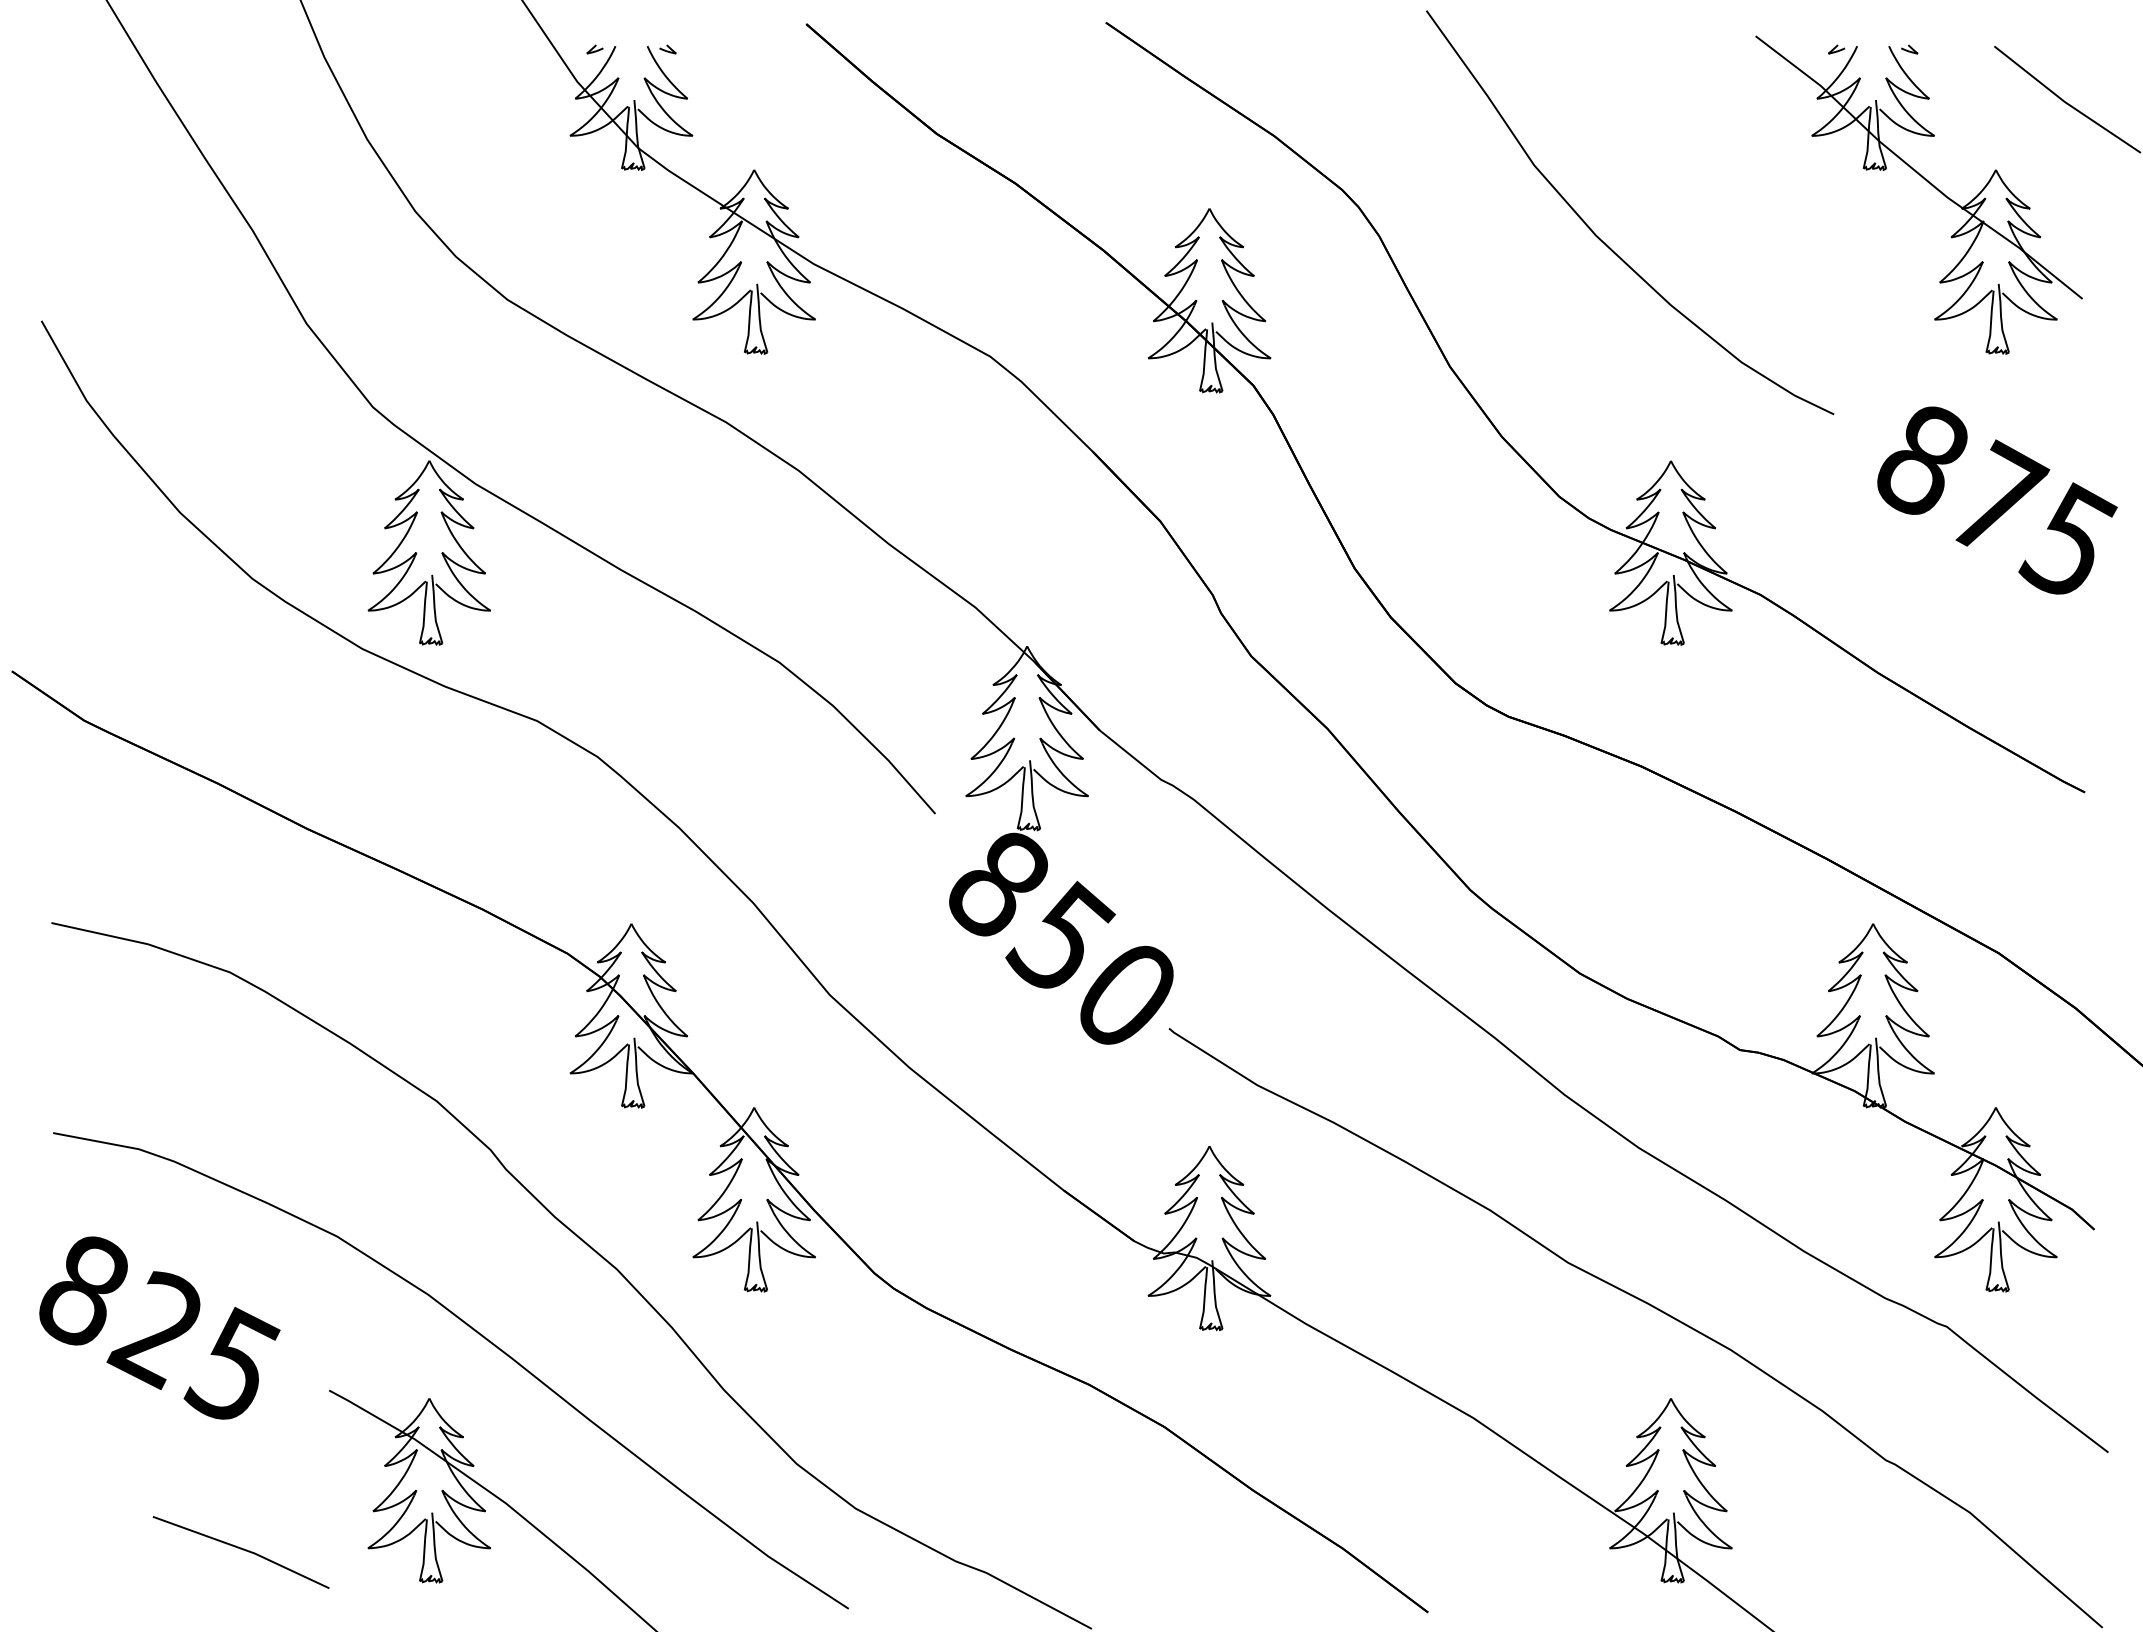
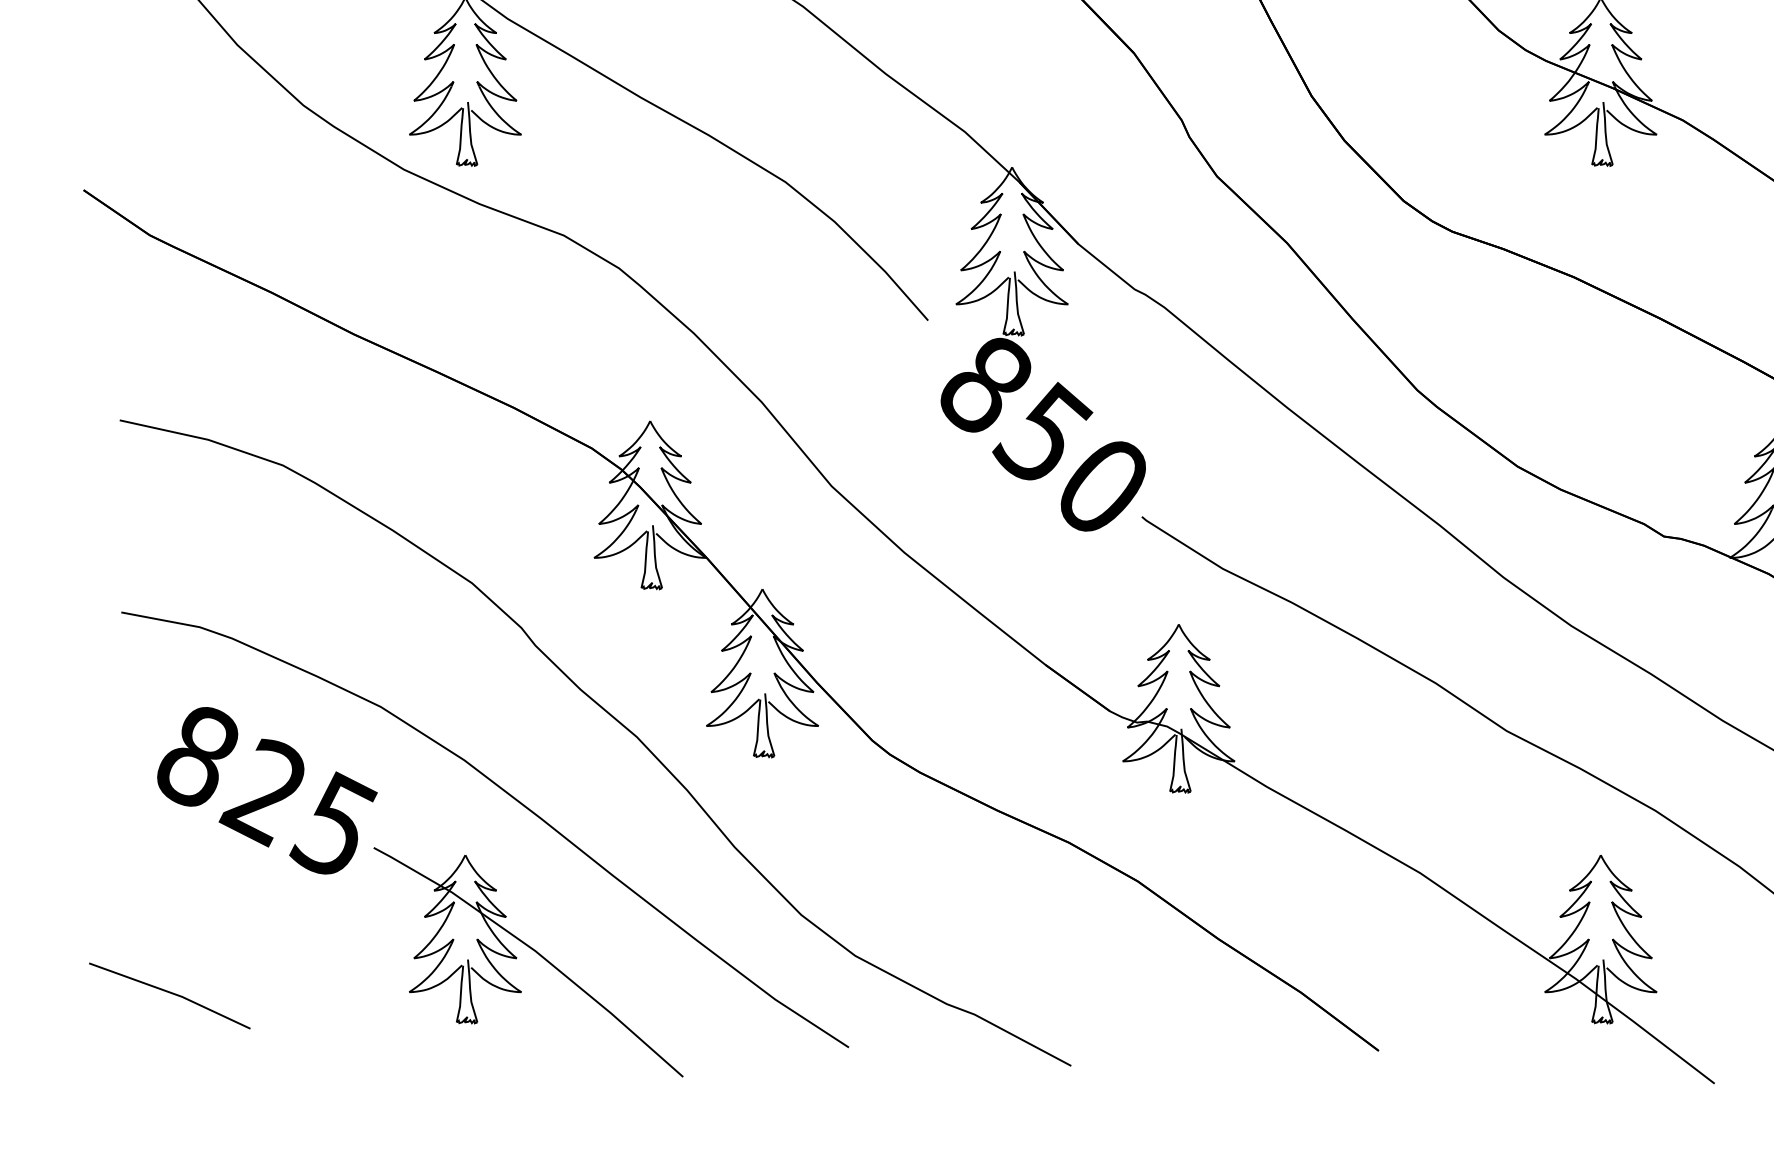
text: (159, 1327) -> (267, 790), moved
line: (240, 1549) -> (169, 993), moved

